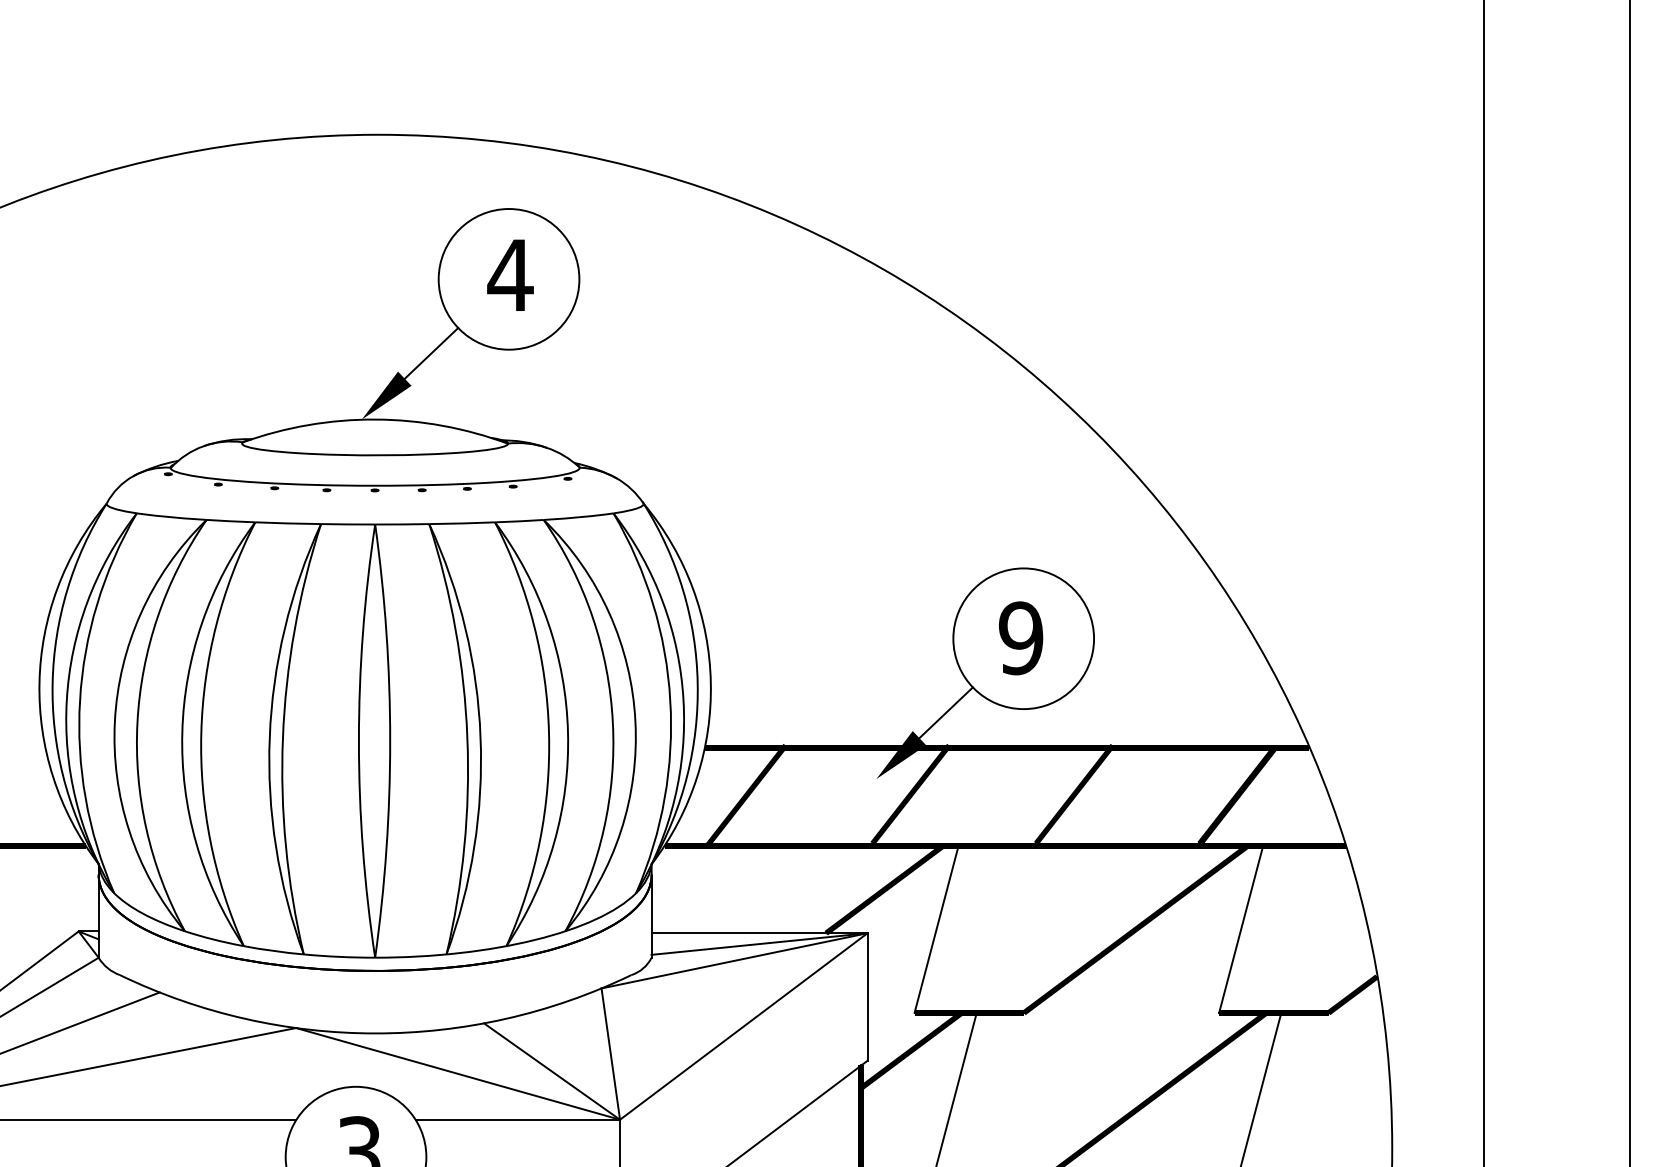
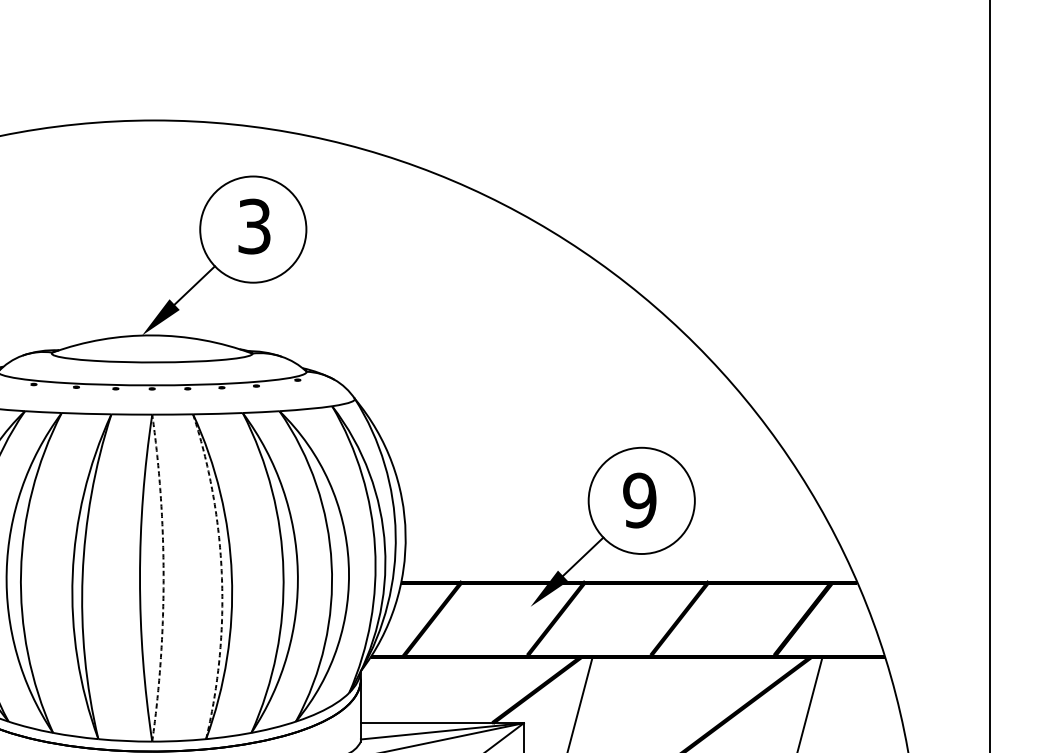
text: (510, 275) -> (254, 226), 4 -> 3
arc: (467, 738) -> (221, 576), solid -> dashed
arc: (390, 741) -> (163, 578), solid -> dashed

